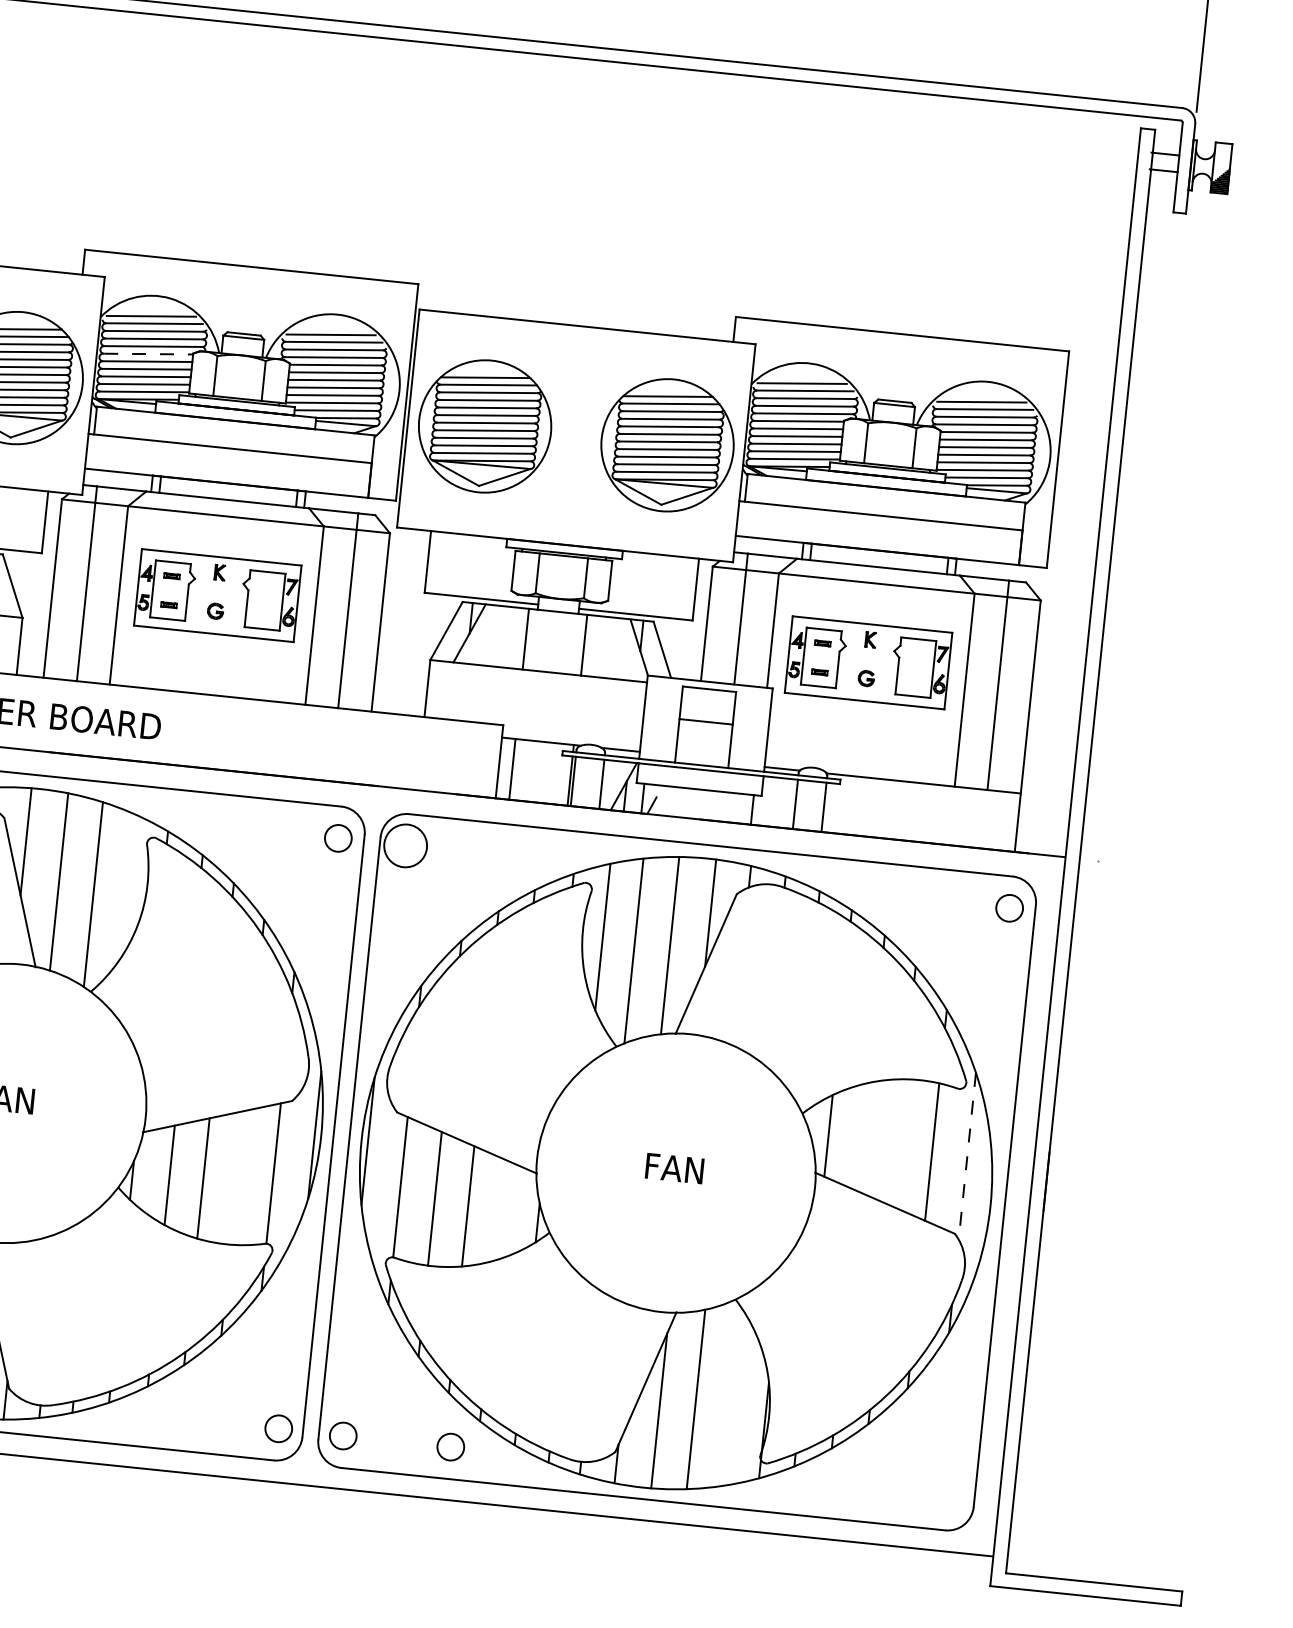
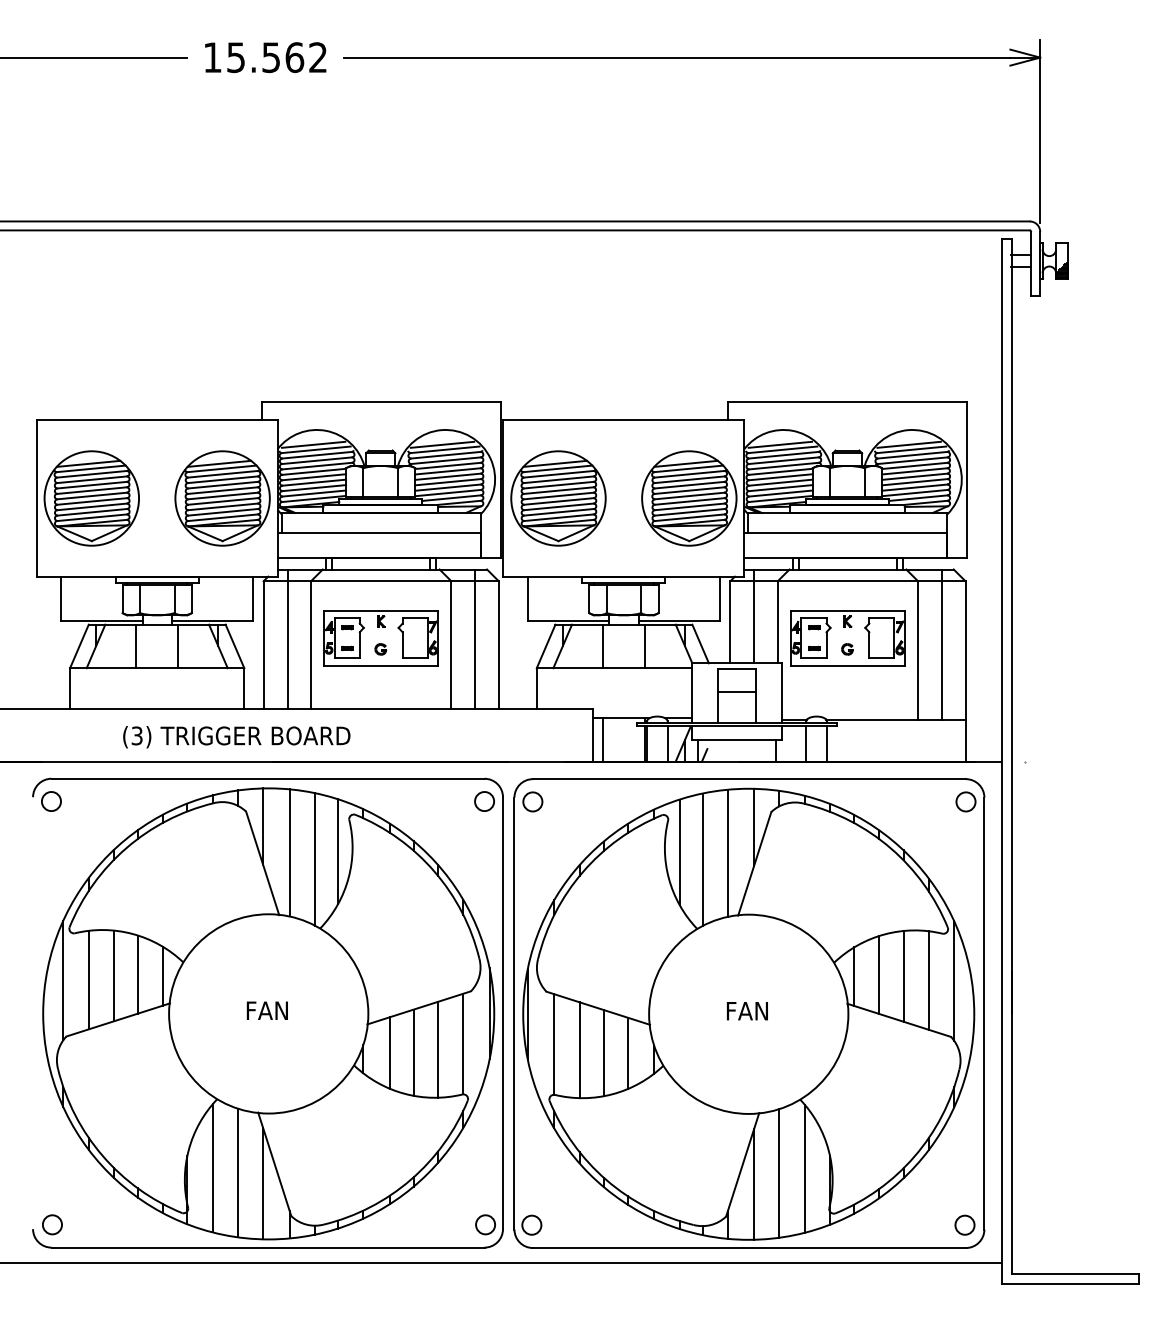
line: (148, 353) -> (314, 471), dashed -> solid
circle: (405, 845) -> (532, 801), size x0.62
line: (126, 886) -> (337, 851), added
line: (864, 1136) -> (879, 974), added
line: (897, 1141) -> (903, 975), added
line: (967, 1157) -> (954, 981), dashed -> solid
line: (236, 1177) -> (437, 1049), added
line: (501, 1210) -> (627, 1053), added
line: (731, 1396) -> (804, 1168), added
circle: (450, 1446) -> (964, 1224), moved

